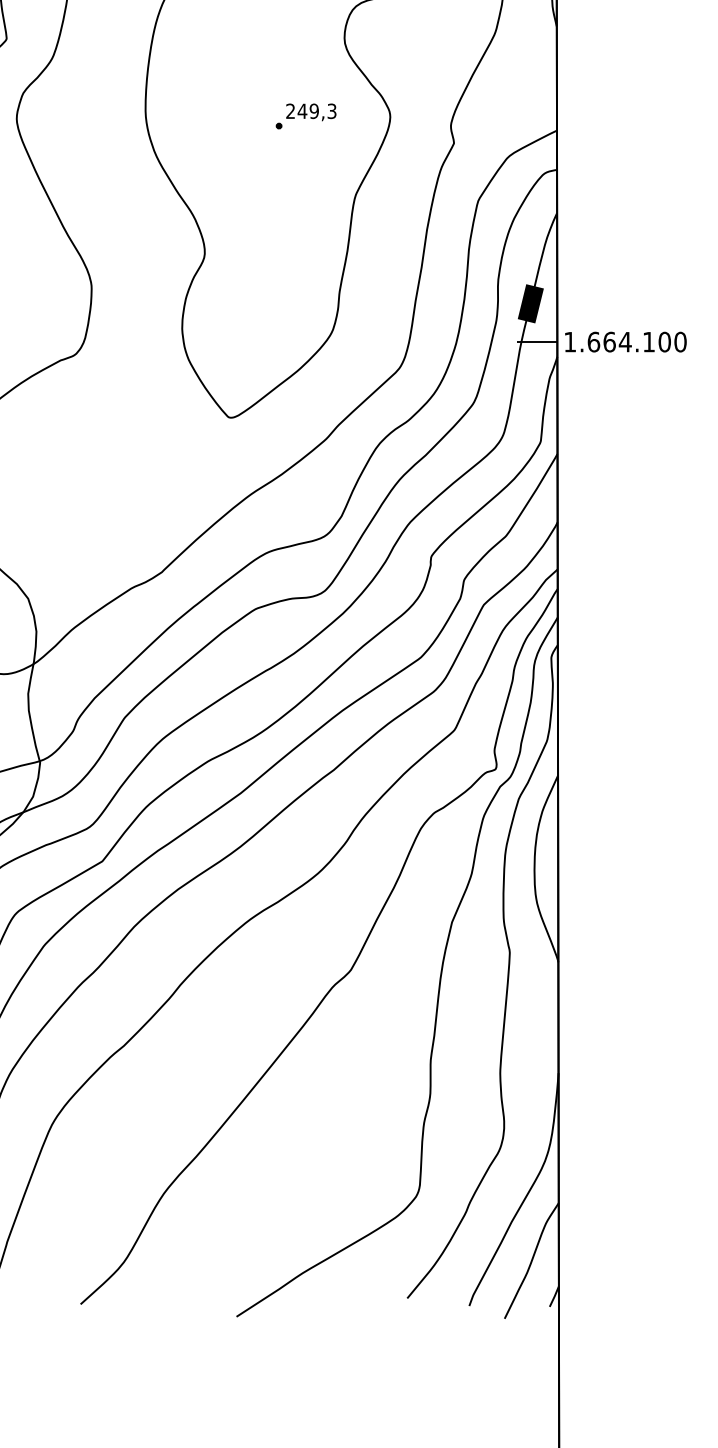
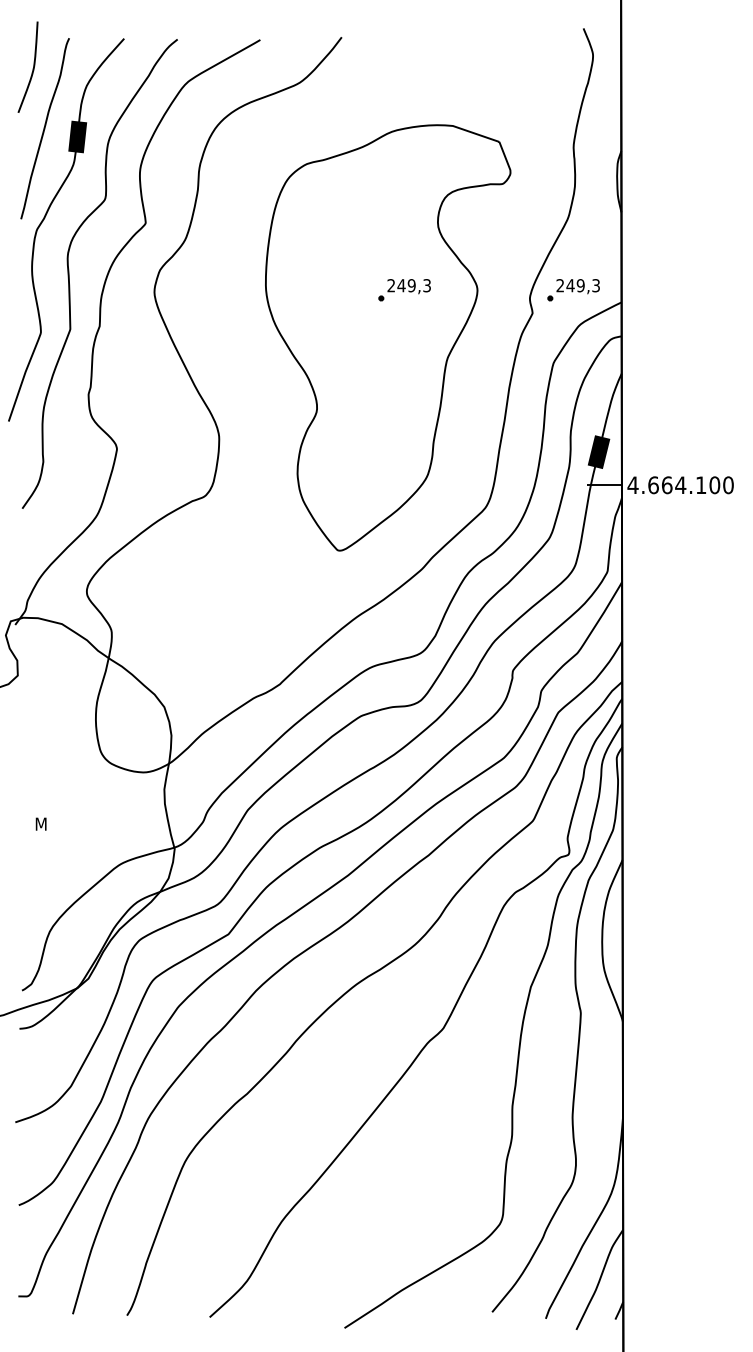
part: (501, 116) -> (573, 290), added
text: (569, 341) -> (632, 484), 1.664.100 -> 4.664.100

